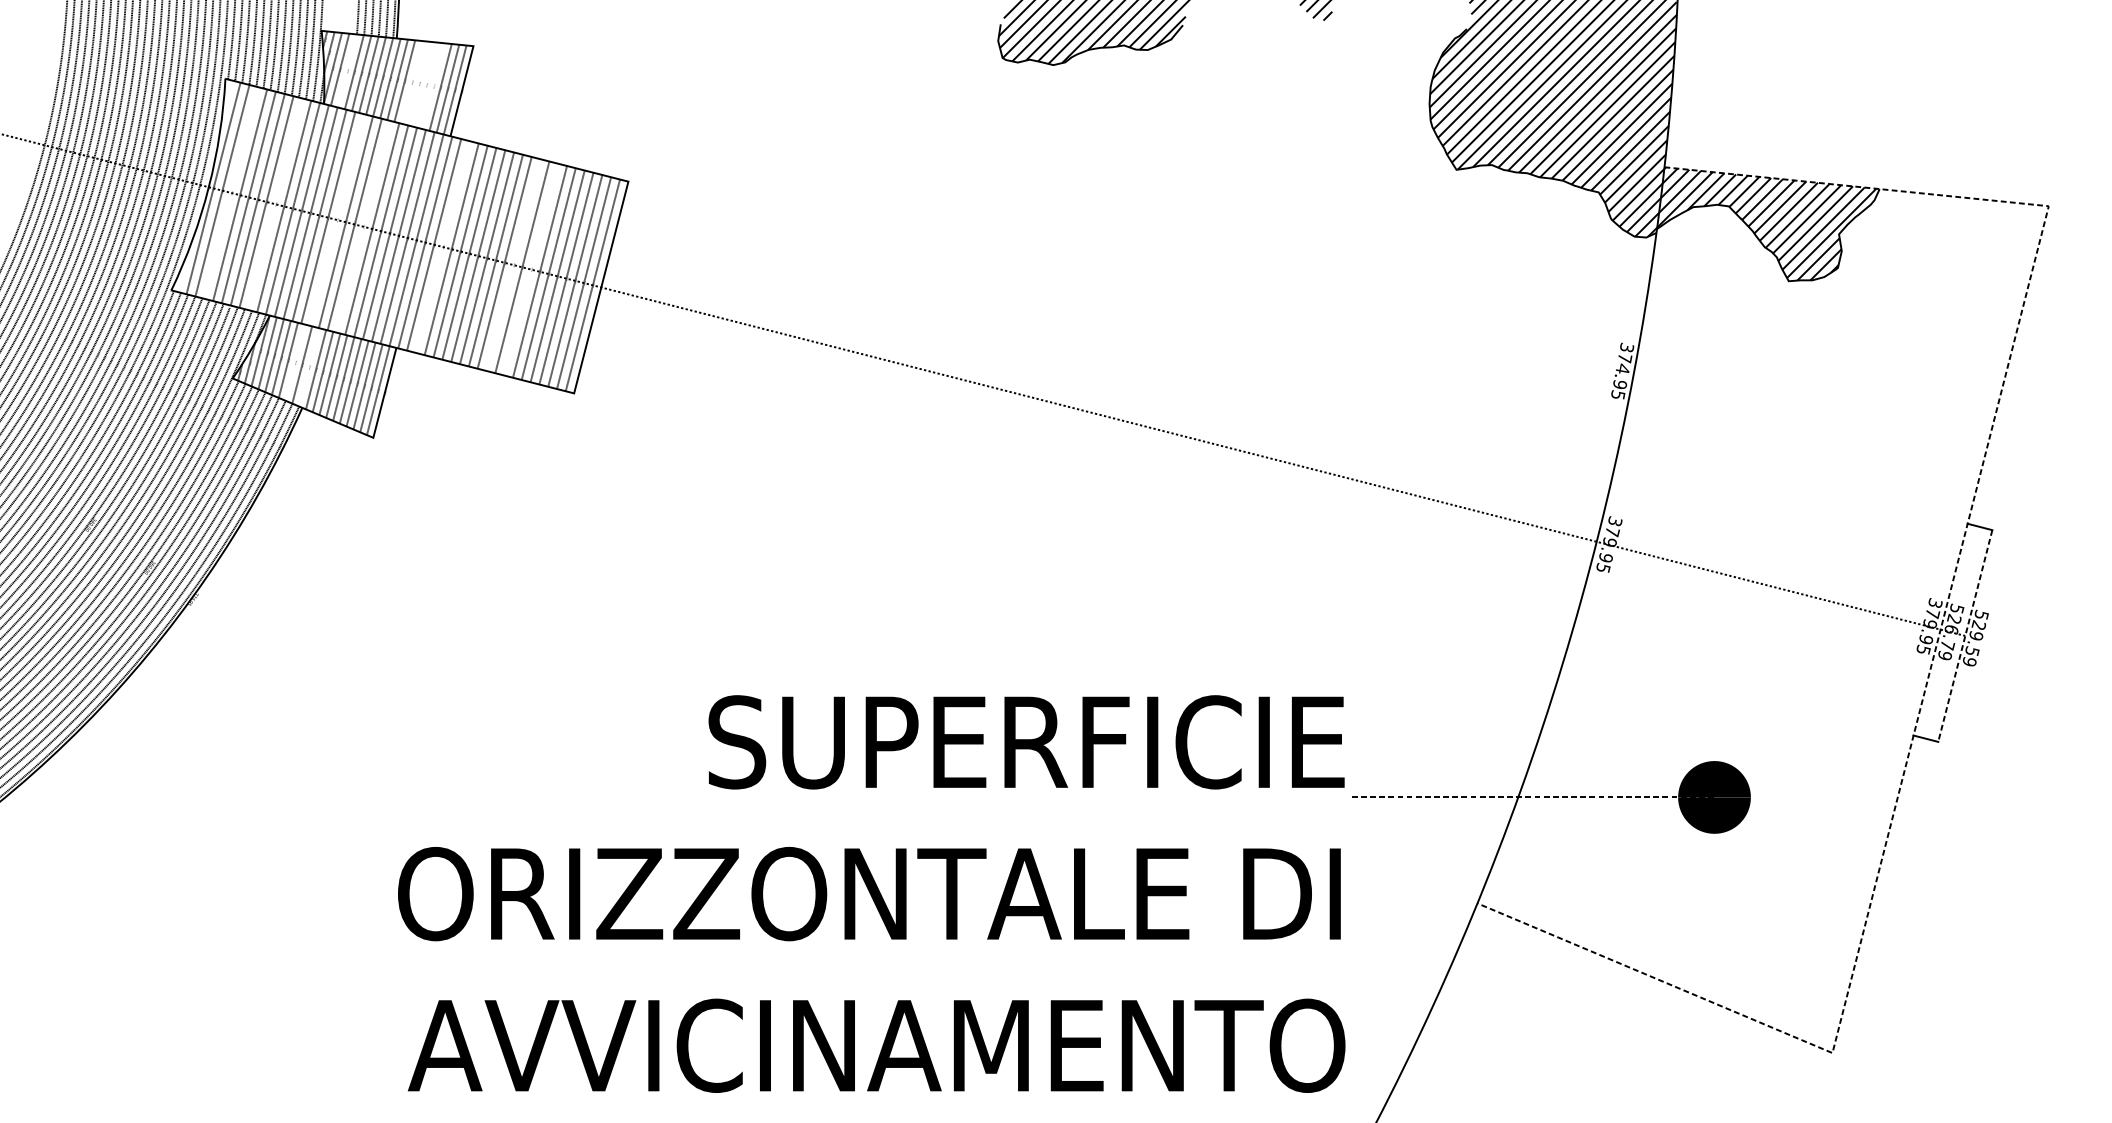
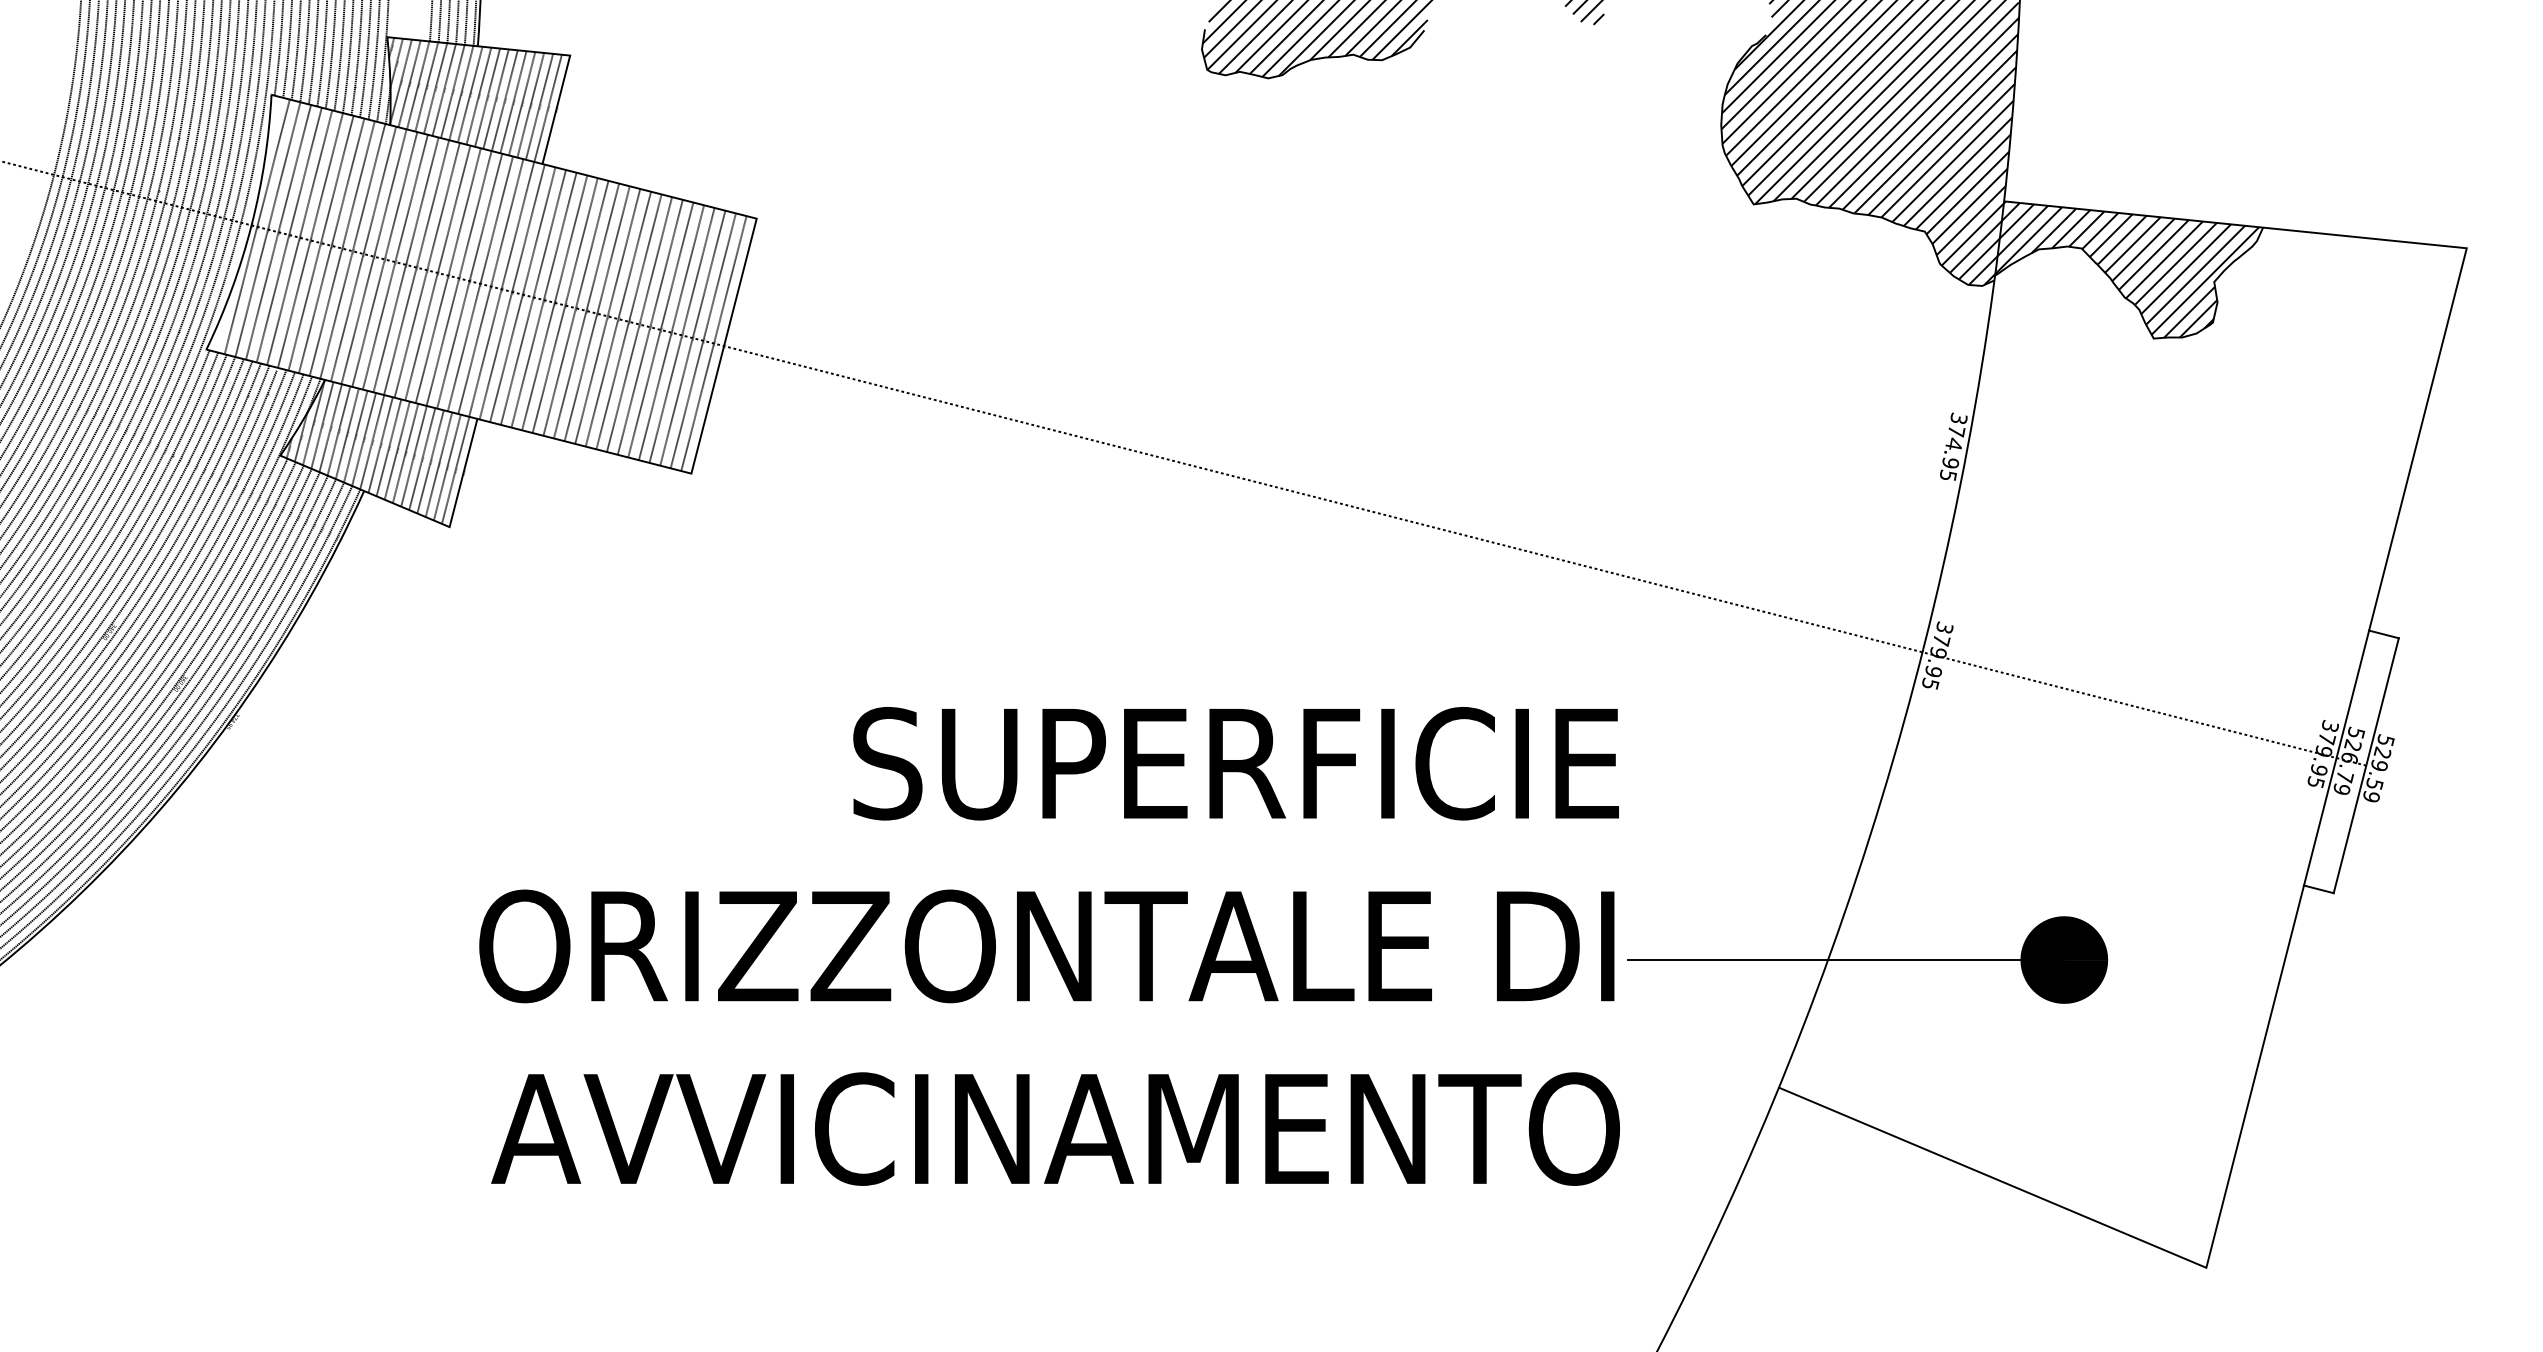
line: (347, 71) -> (418, 85), added
line: (411, 81) -> (495, 98), added
line: (418, 83) -> (504, 100), added
line: (426, 85) -> (513, 102), added
line: (433, 85) -> (522, 103), added
line: (231, 192) -> (278, 231), added
line: (275, 203) -> (331, 245), added
line: (336, 219) -> (405, 264), added
line: (363, 226) -> (437, 272), added
line: (443, 247) -> (533, 297), added
line: (513, 264) -> (618, 318), added
line: (531, 269) -> (639, 324), added
line: (295, 362) -> (355, 436), added
line: (309, 367) -> (372, 442), added
line: (1940, 629) -> (2336, 757), dashed -> solid
line: (1965, 635) -> (2366, 765), dashed -> solid
line: (1533, 797) -> (1846, 960), dashed -> solid
text: (871, 894) -> (1049, 946), moved

